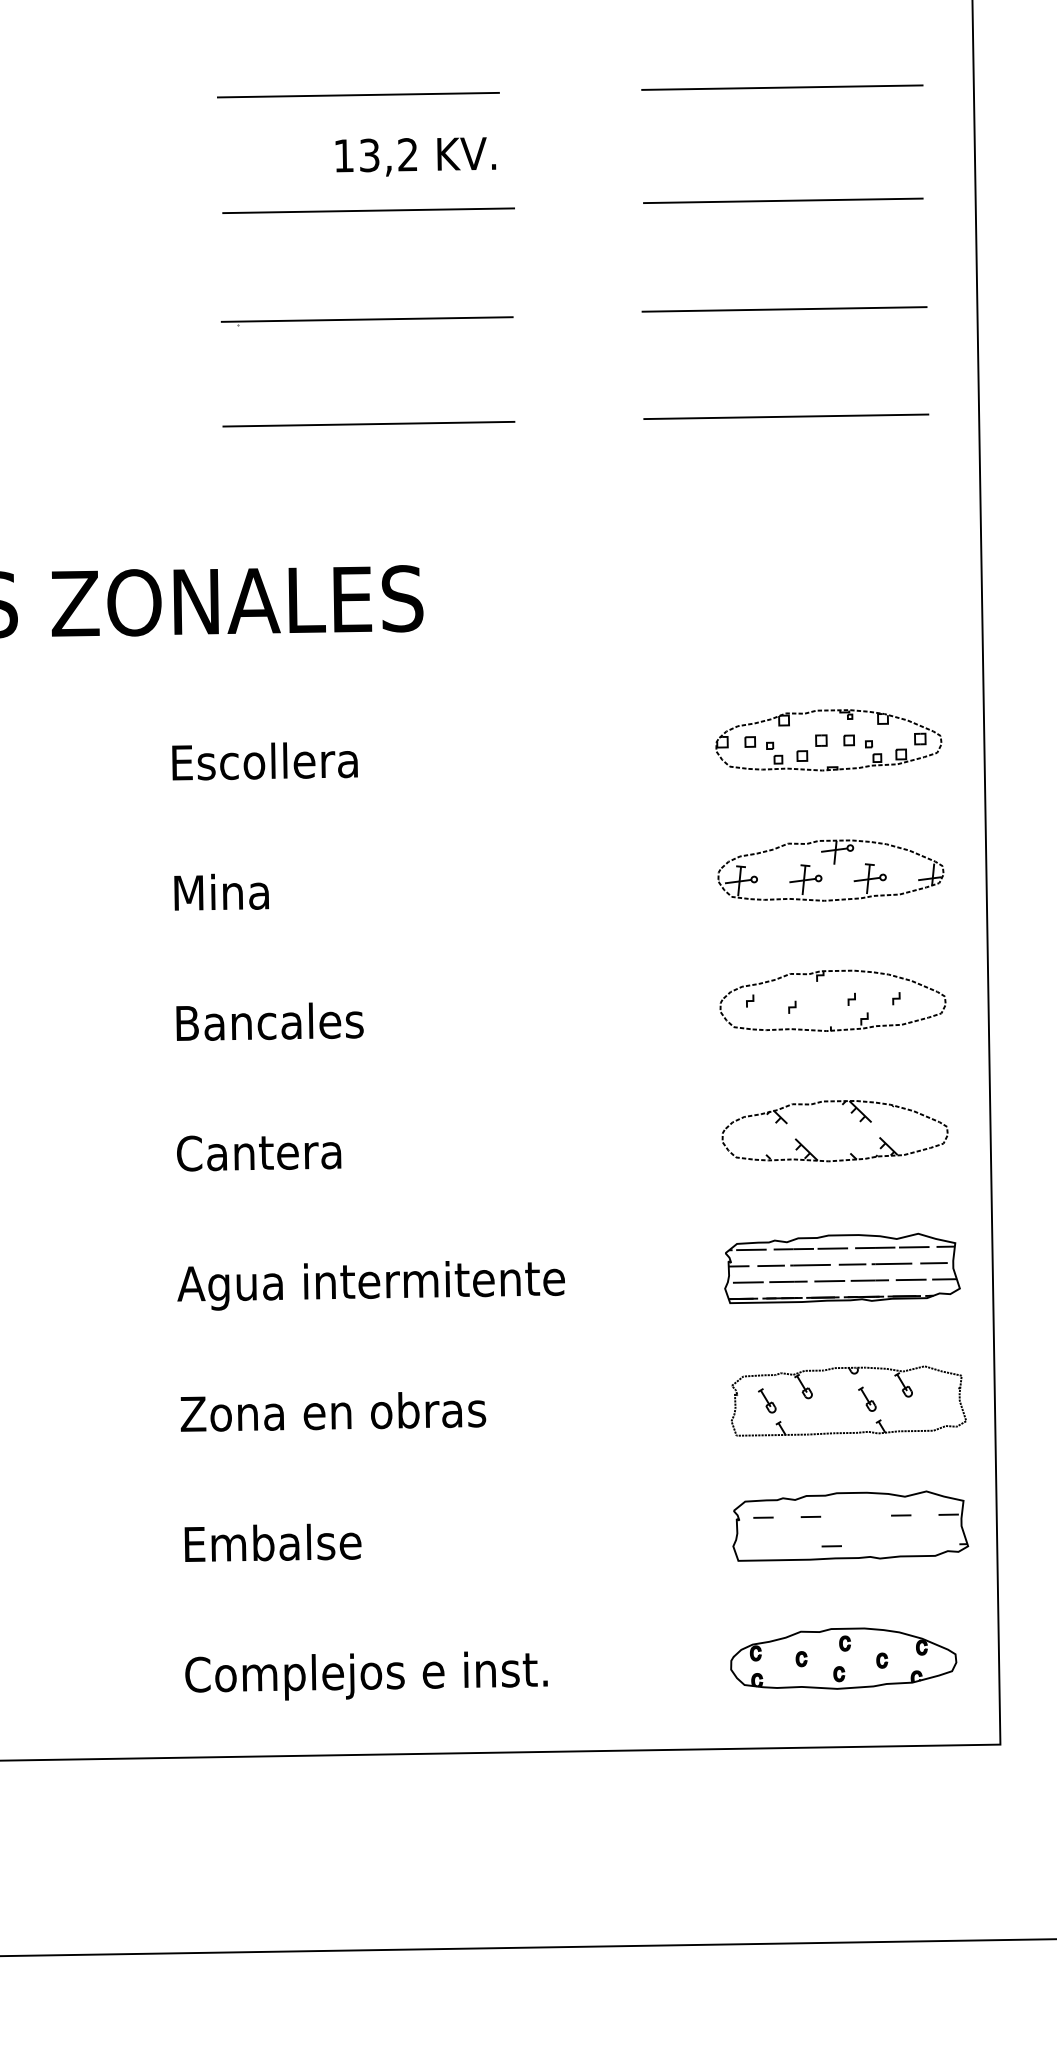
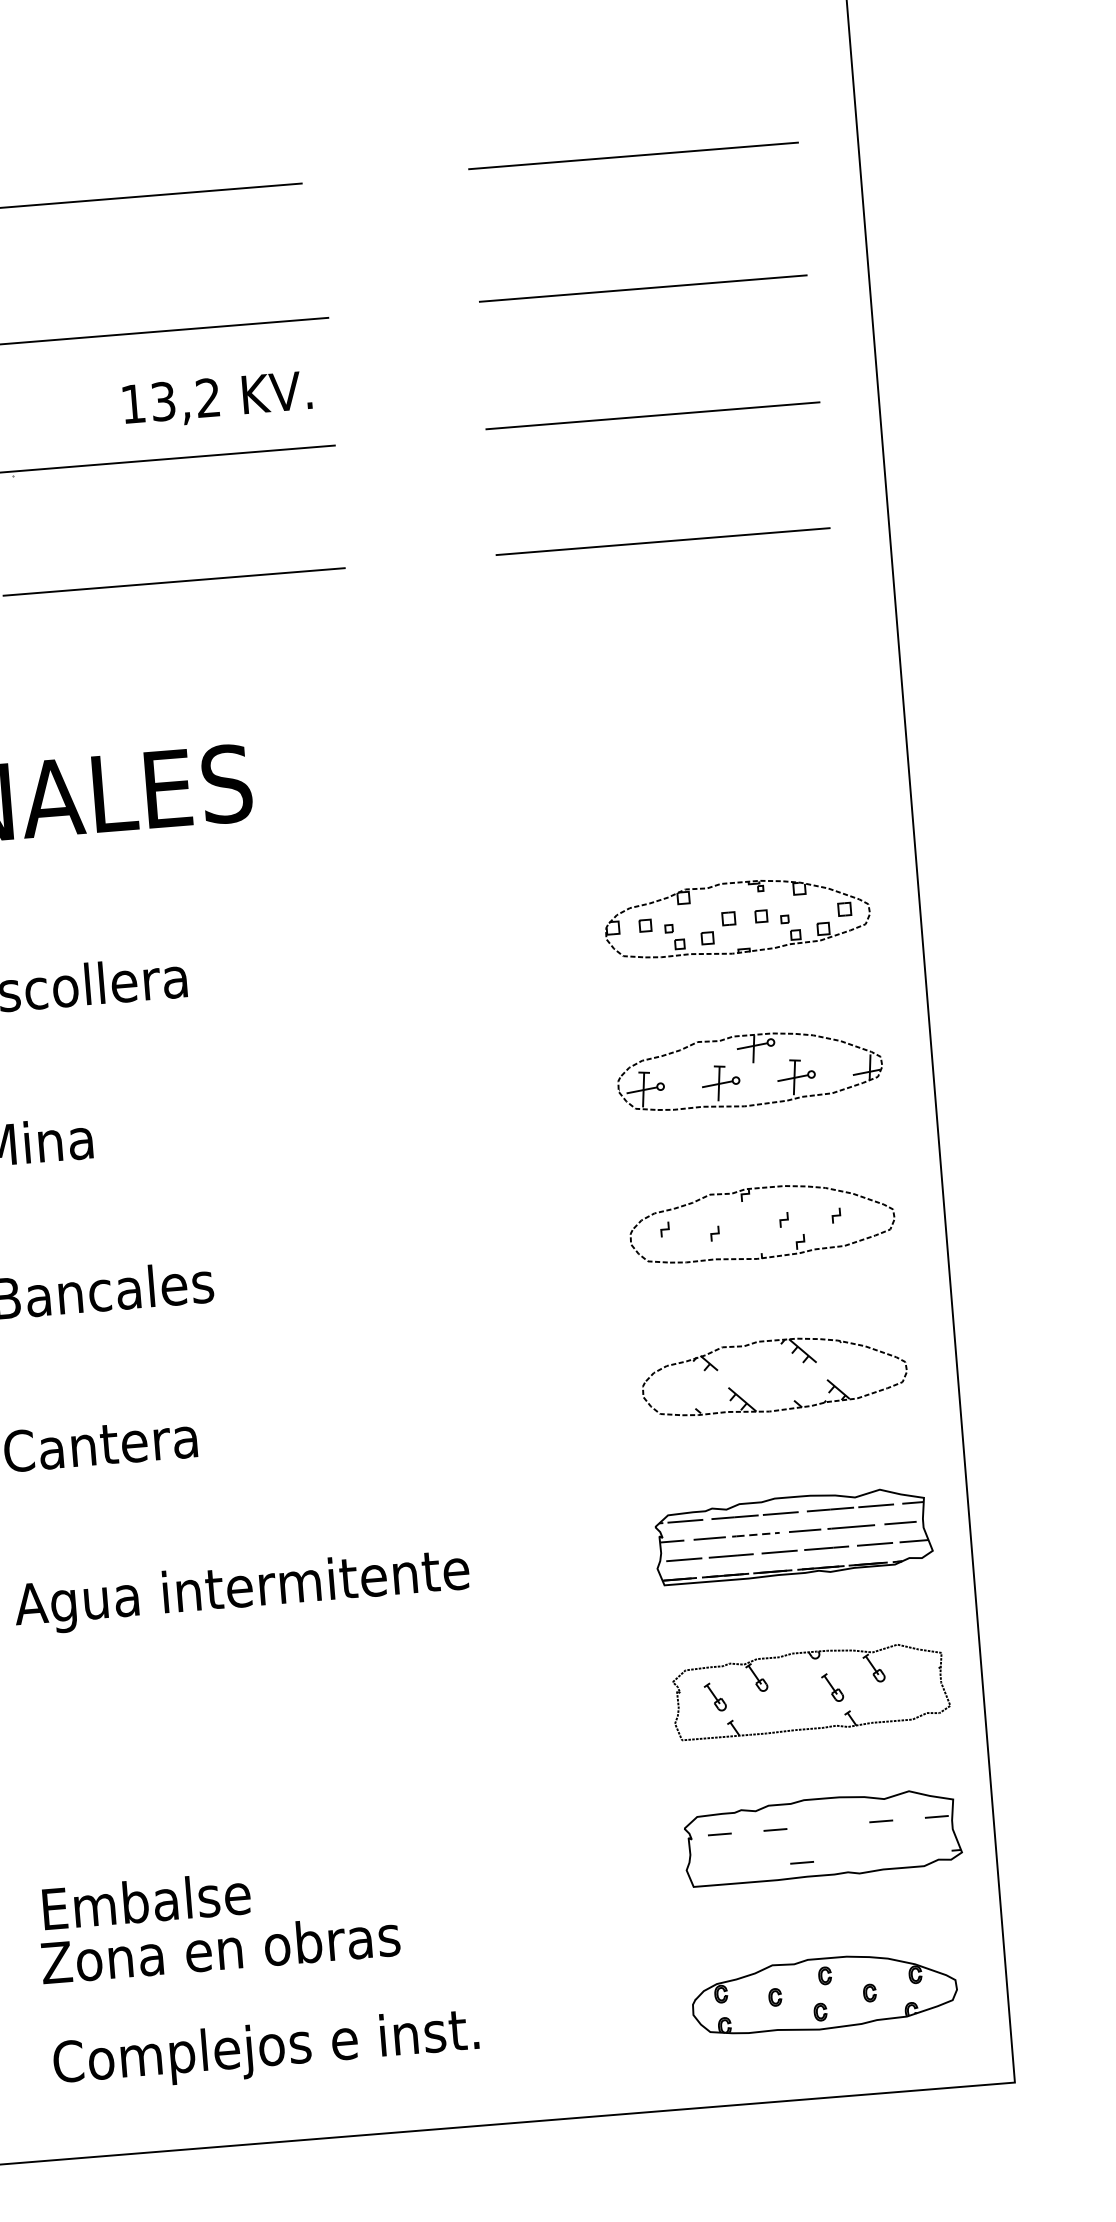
text: (415, 156) -> (217, 399), moved
line: (812, 1265) -> (758, 1534), solid -> dashed
text: (333, 1411) -> (220, 1948), moved

